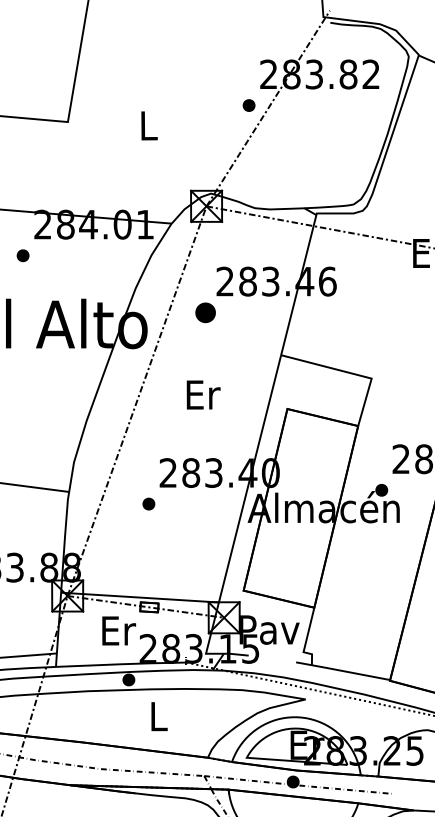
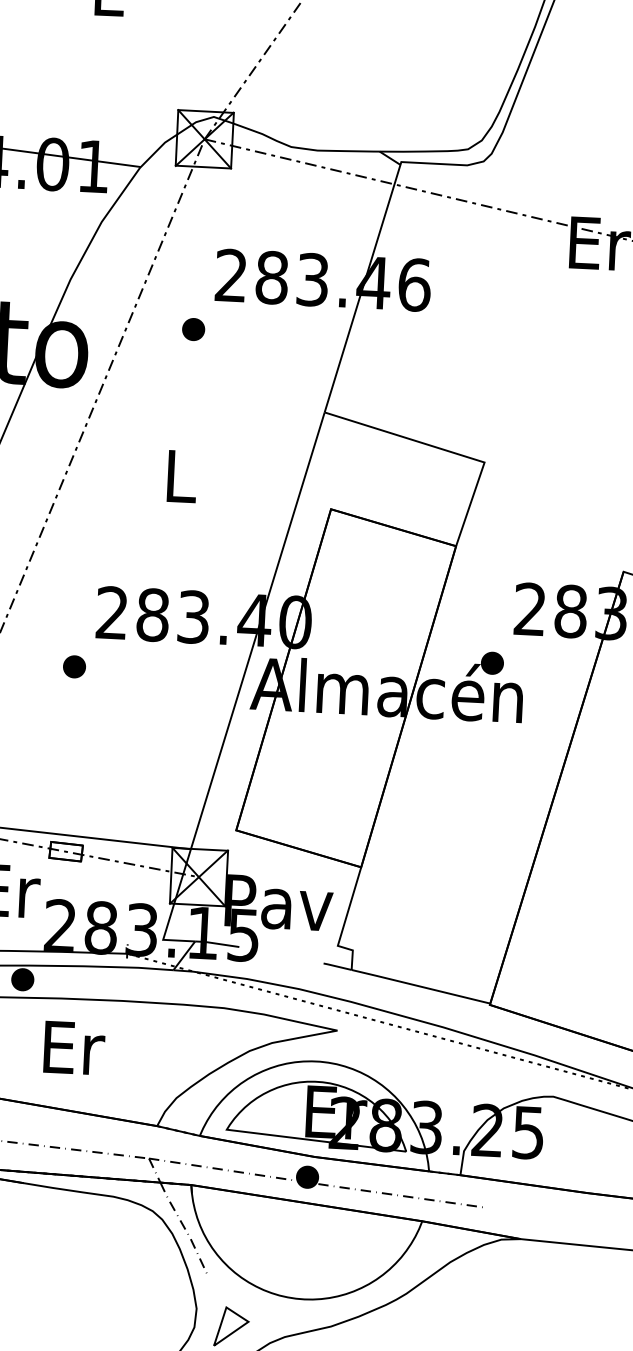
part: (205, 312) -> (193, 329), size x0.62
text: (203, 394) -> (182, 475), Er -> L
text: (159, 716) -> (74, 1047), L -> Er

